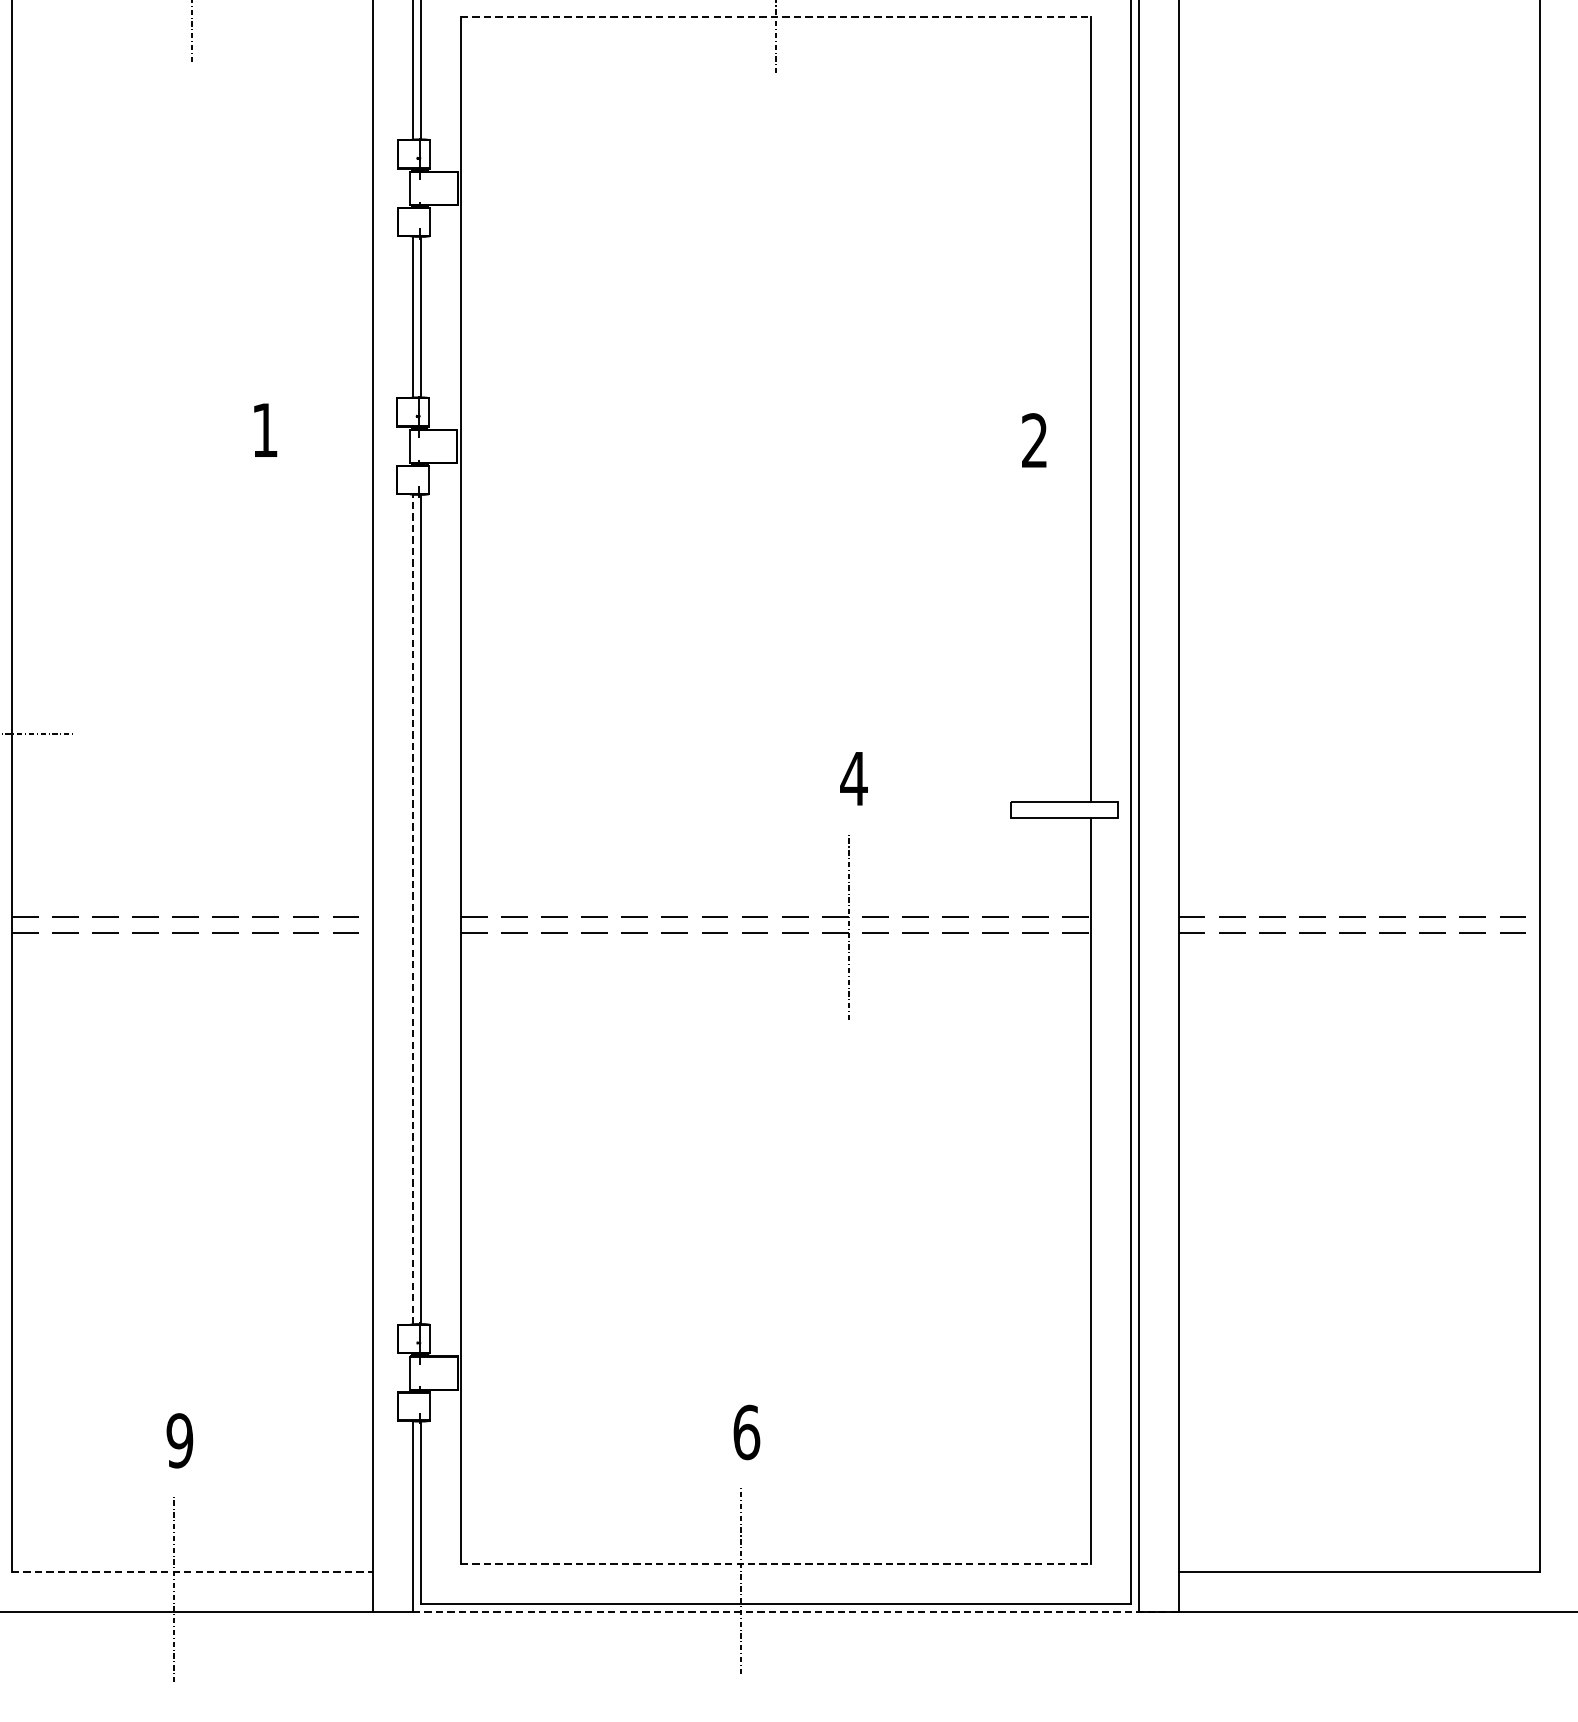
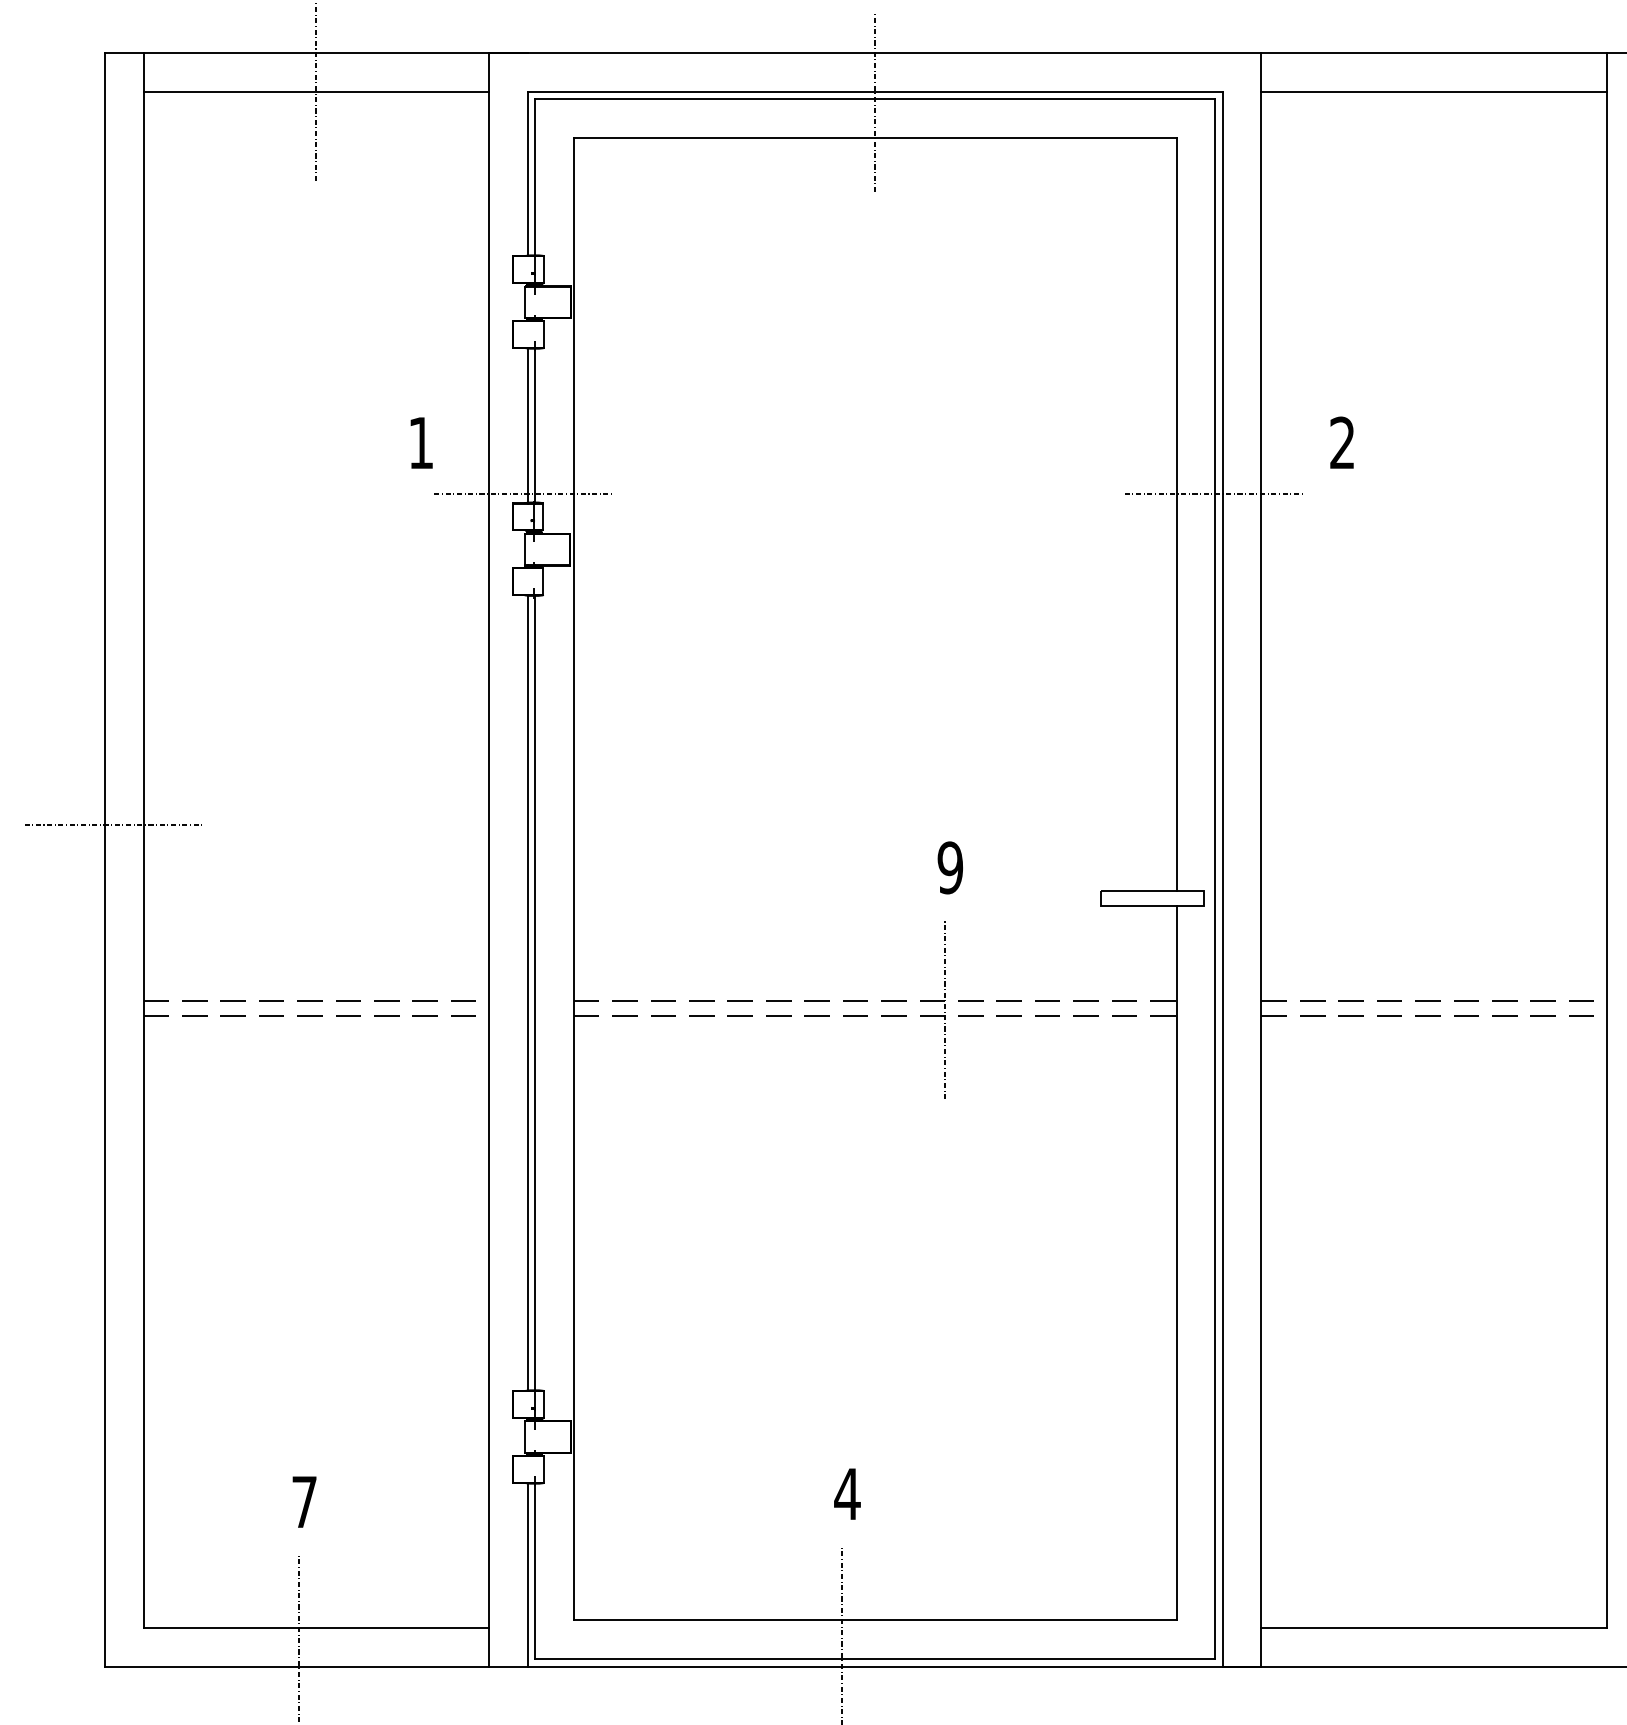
line: (775, 16) -> (875, 137), dashed -> solid
line: (408, 389) -> (523, 494), added
line: (1129, 389) -> (1214, 494), added
text: (265, 429) -> (421, 442), moved
text: (1033, 440) -> (1341, 442), moved
text: (854, 778) -> (950, 867), 4 -> 9
line: (412, 908) -> (527, 992), dashed -> solid
text: (746, 1431) -> (847, 1493), 6 -> 4
text: (179, 1440) -> (304, 1501), 9 -> 7
line: (775, 1564) -> (875, 1620), dashed -> solid
line: (192, 1572) -> (316, 1628), dashed -> solid
line: (795, 1612) -> (894, 1666), dashed -> solid

